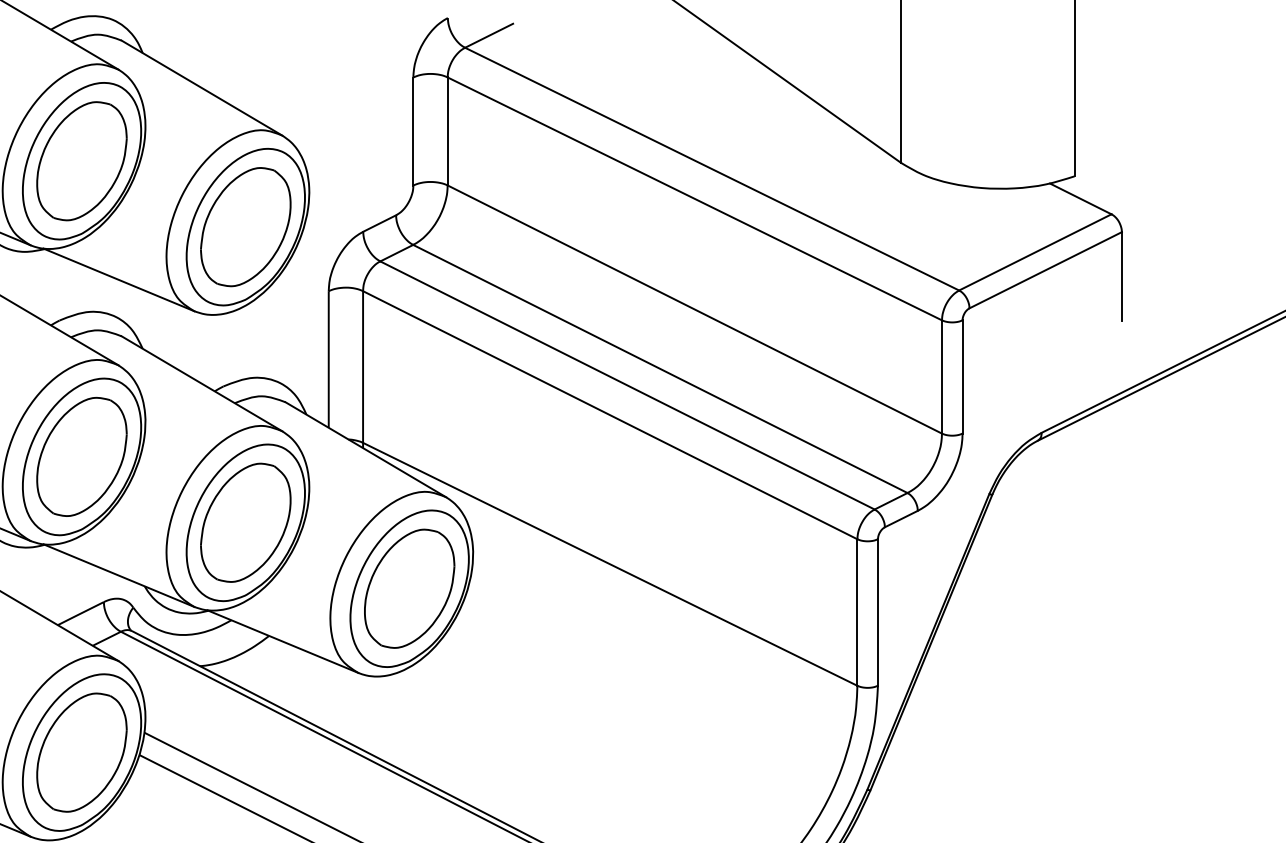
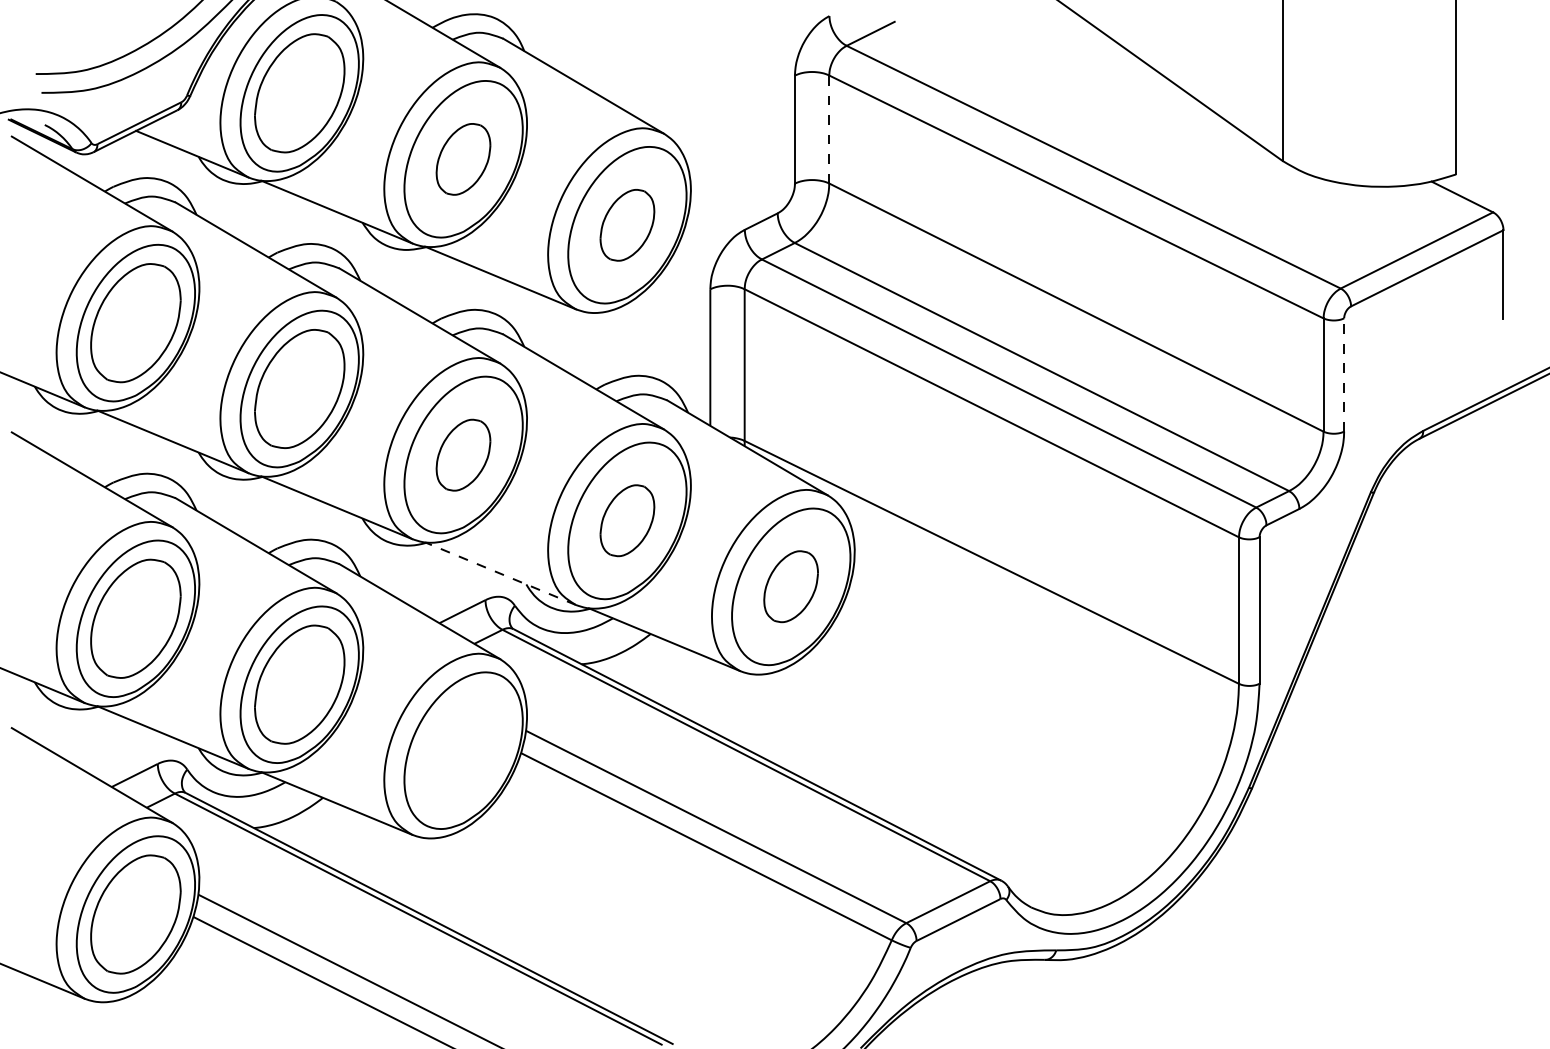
line: (447, 131) -> (829, 129), solid -> dashed
part: (81, 161) -> (463, 159), size x0.6
part: (245, 227) -> (627, 225), size x0.6
line: (962, 376) -> (1344, 374), solid -> dashed
part: (81, 457) -> (463, 455), size x0.6
part: (245, 522) -> (627, 520), size x0.6
line: (118, 575) -> (500, 573), solid -> dashed
part: (408, 588) -> (790, 586), size x0.6
part: (81, 752) -> (463, 750), removed

